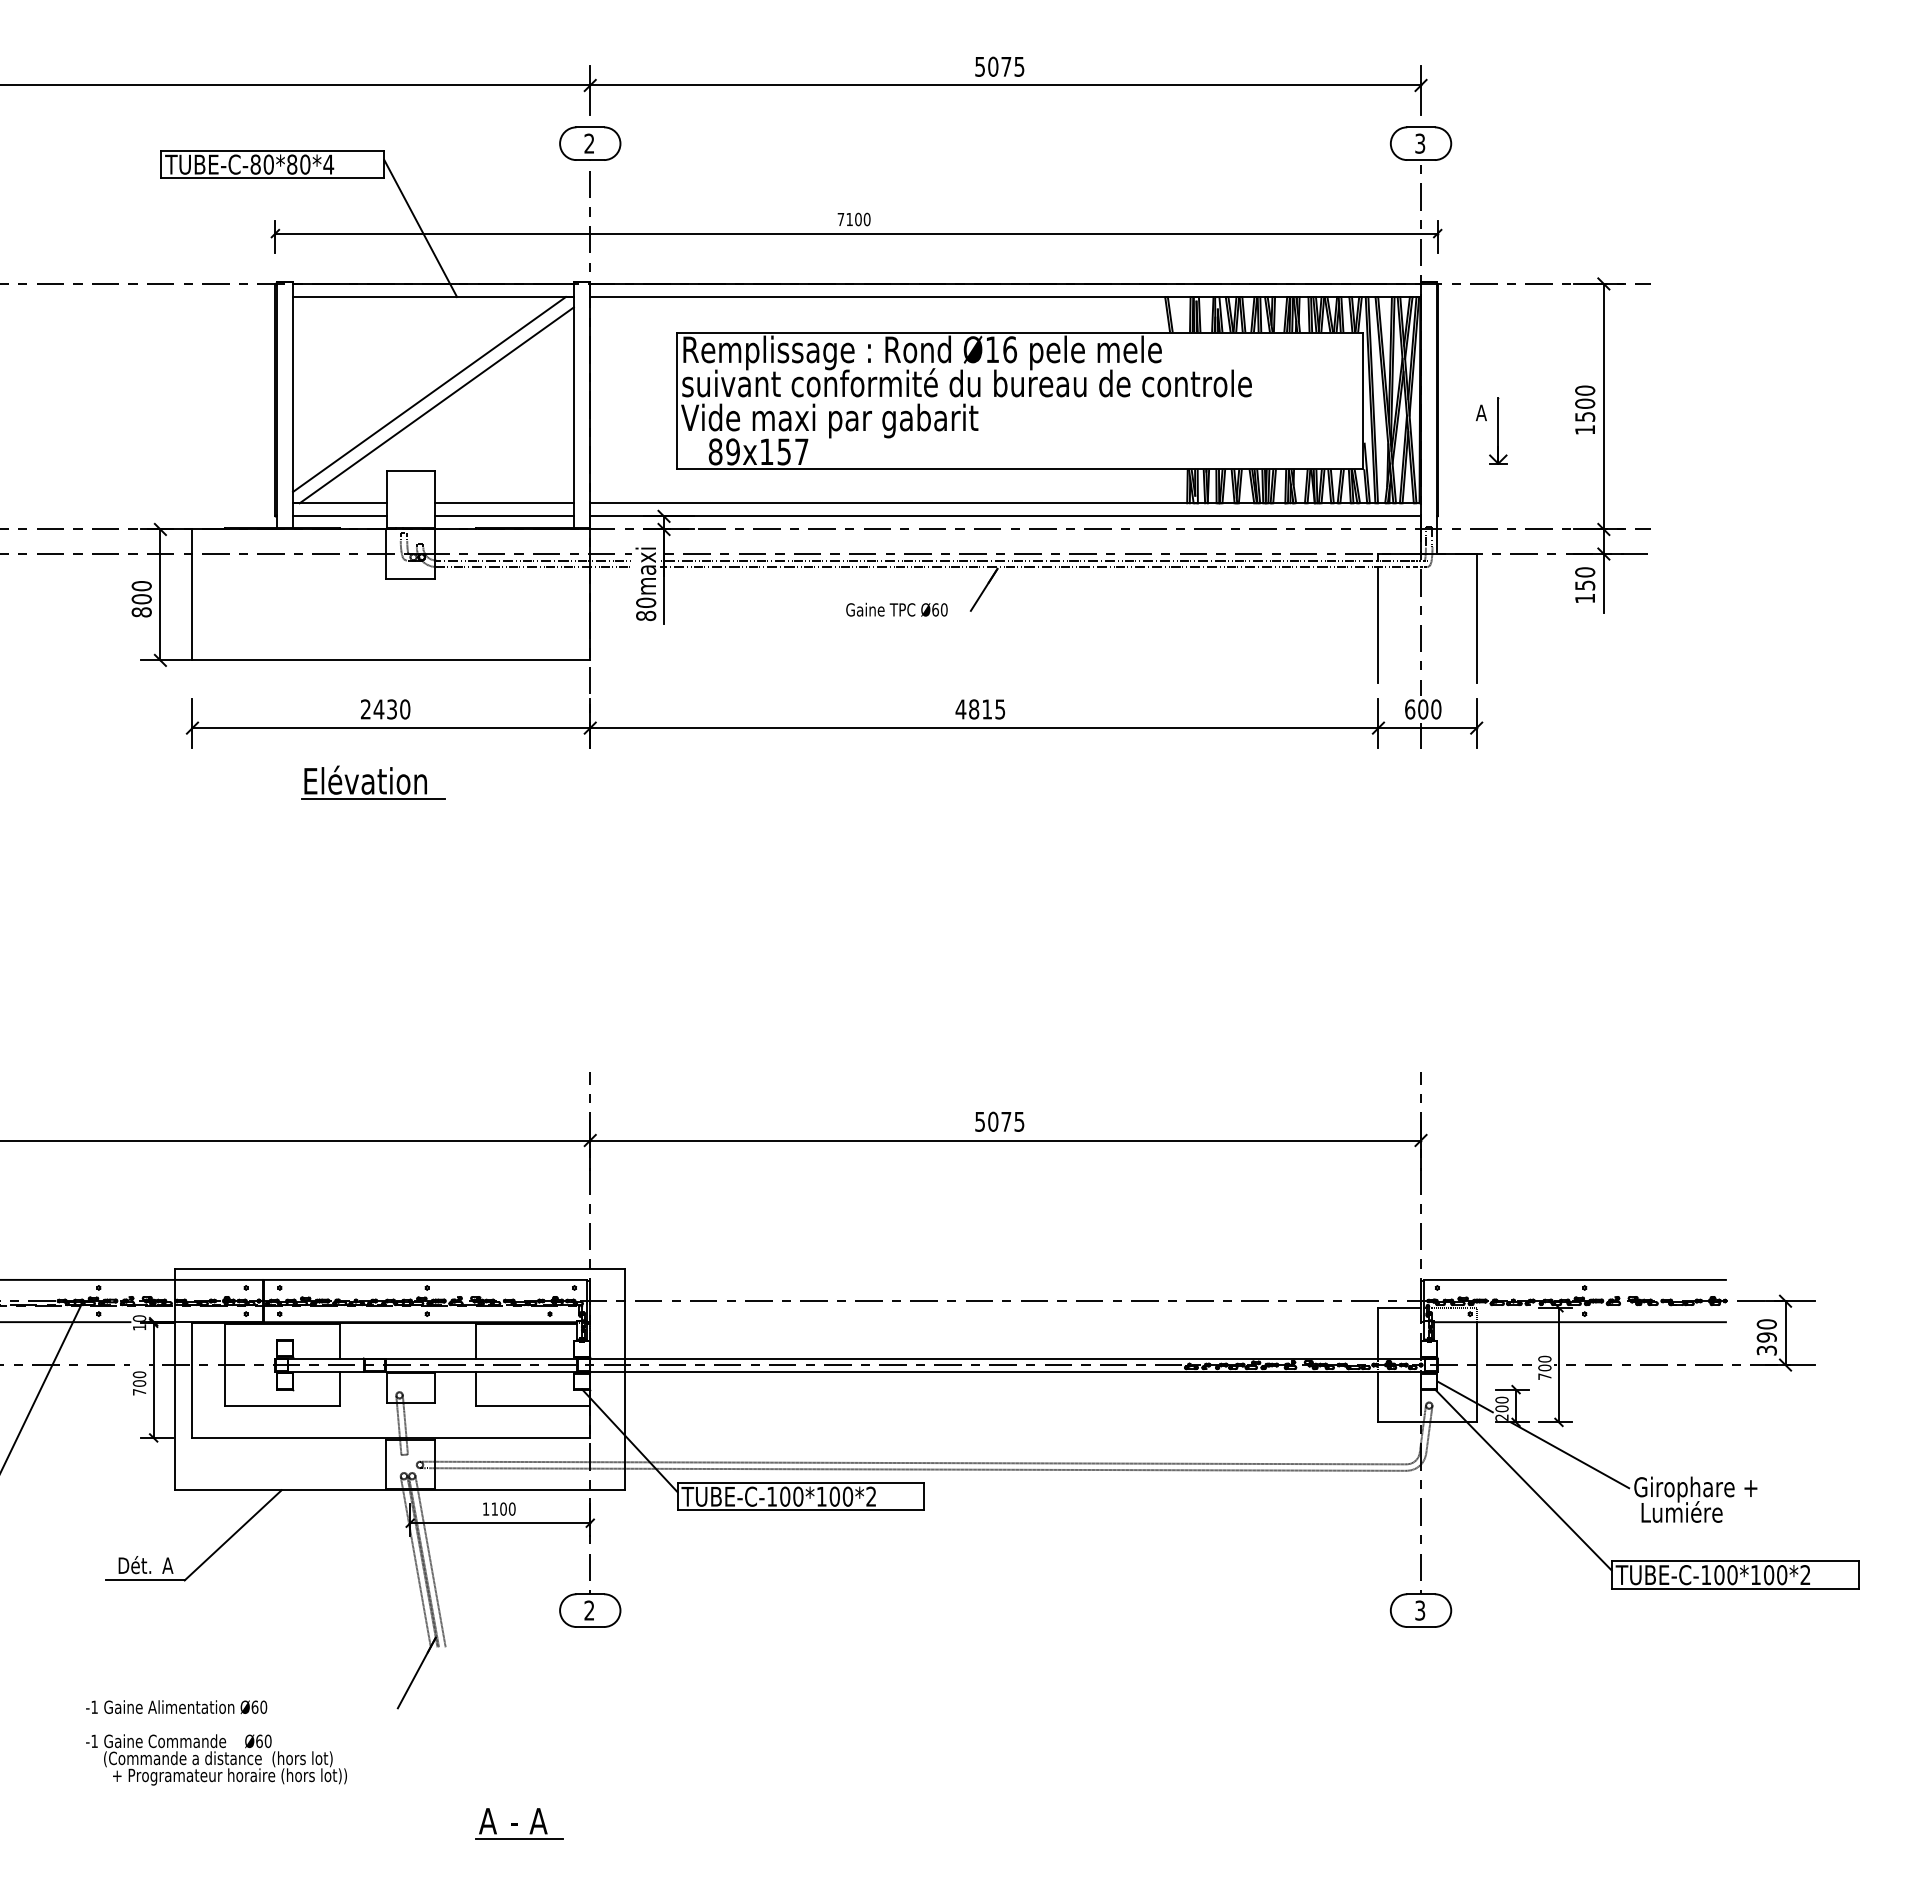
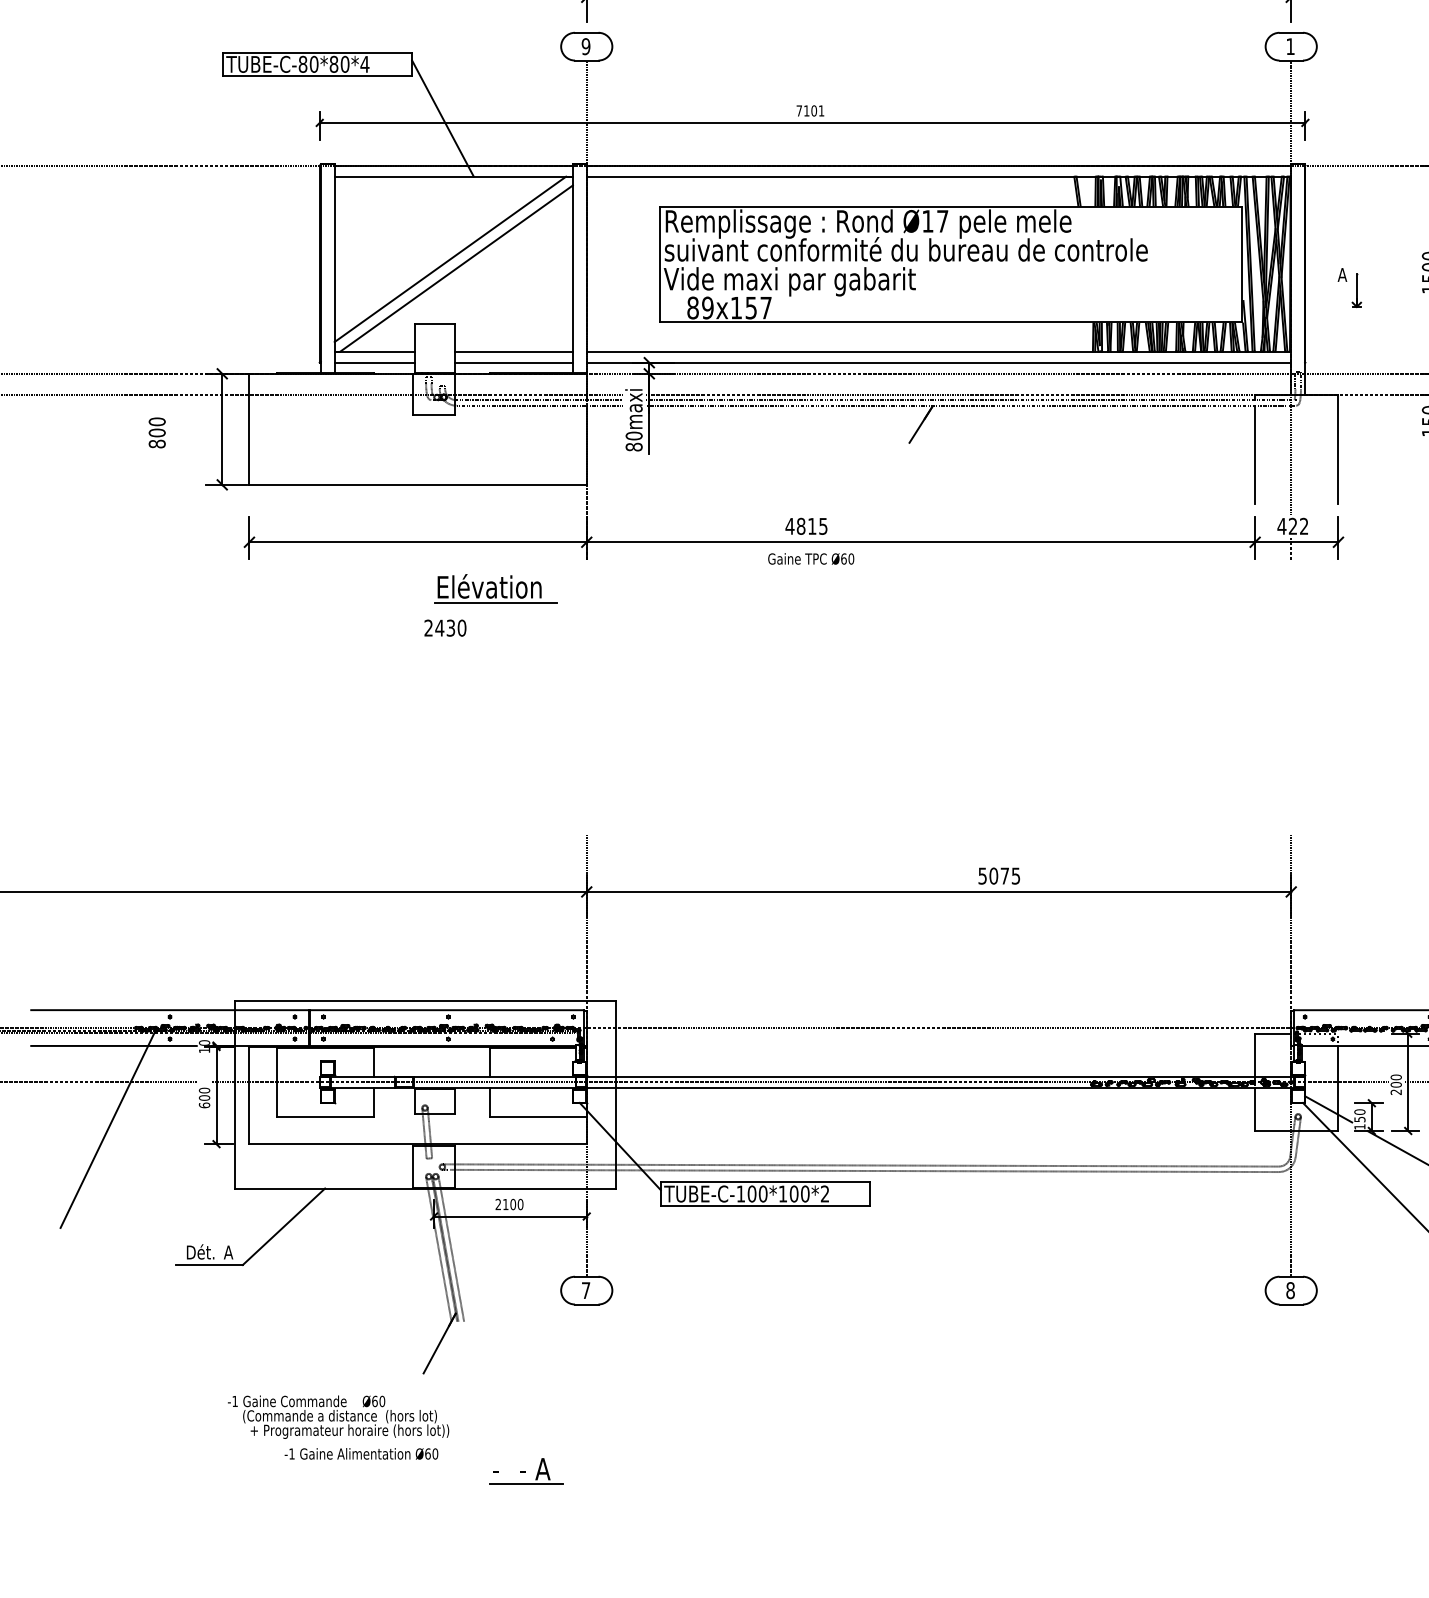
text: (589, 143) -> (586, 46), 2 -> 9
text: (1420, 143) -> (1290, 46), 3 -> 1
text: (866, 219) -> (821, 110), 7100 -> 7101
text: (1010, 349) -> (943, 221), Ø16 -> Ø17
part: (1498, 430) -> (1356, 289), size x0.6
text: (141, 599) -> (157, 433), moved
text: (896, 609) -> (810, 558), moved
text: (385, 709) -> (445, 628), moved
text: (979, 709) -> (805, 526), moved
text: (1422, 709) -> (1292, 526), 600 -> 422
part: (373, 782) -> (496, 588), moved
text: (999, 1121) -> (999, 875), moved
text: (1544, 1376) -> (1395, 1092), 700 -> 200
text: (139, 1391) -> (204, 1104), 700 -> 600
text: (1501, 1412) -> (1359, 1122), 200 -> 150
text: (485, 1508) -> (497, 1204), 1100 -> 2100
text: (589, 1610) -> (586, 1290), 2 -> 7
text: (1420, 1610) -> (1290, 1290), 3 -> 8
text: (176, 1707) -> (361, 1454), moved
text: (216, 1759) -> (338, 1416), moved
text: (487, 1821) -> (499, 1469), A -> -

